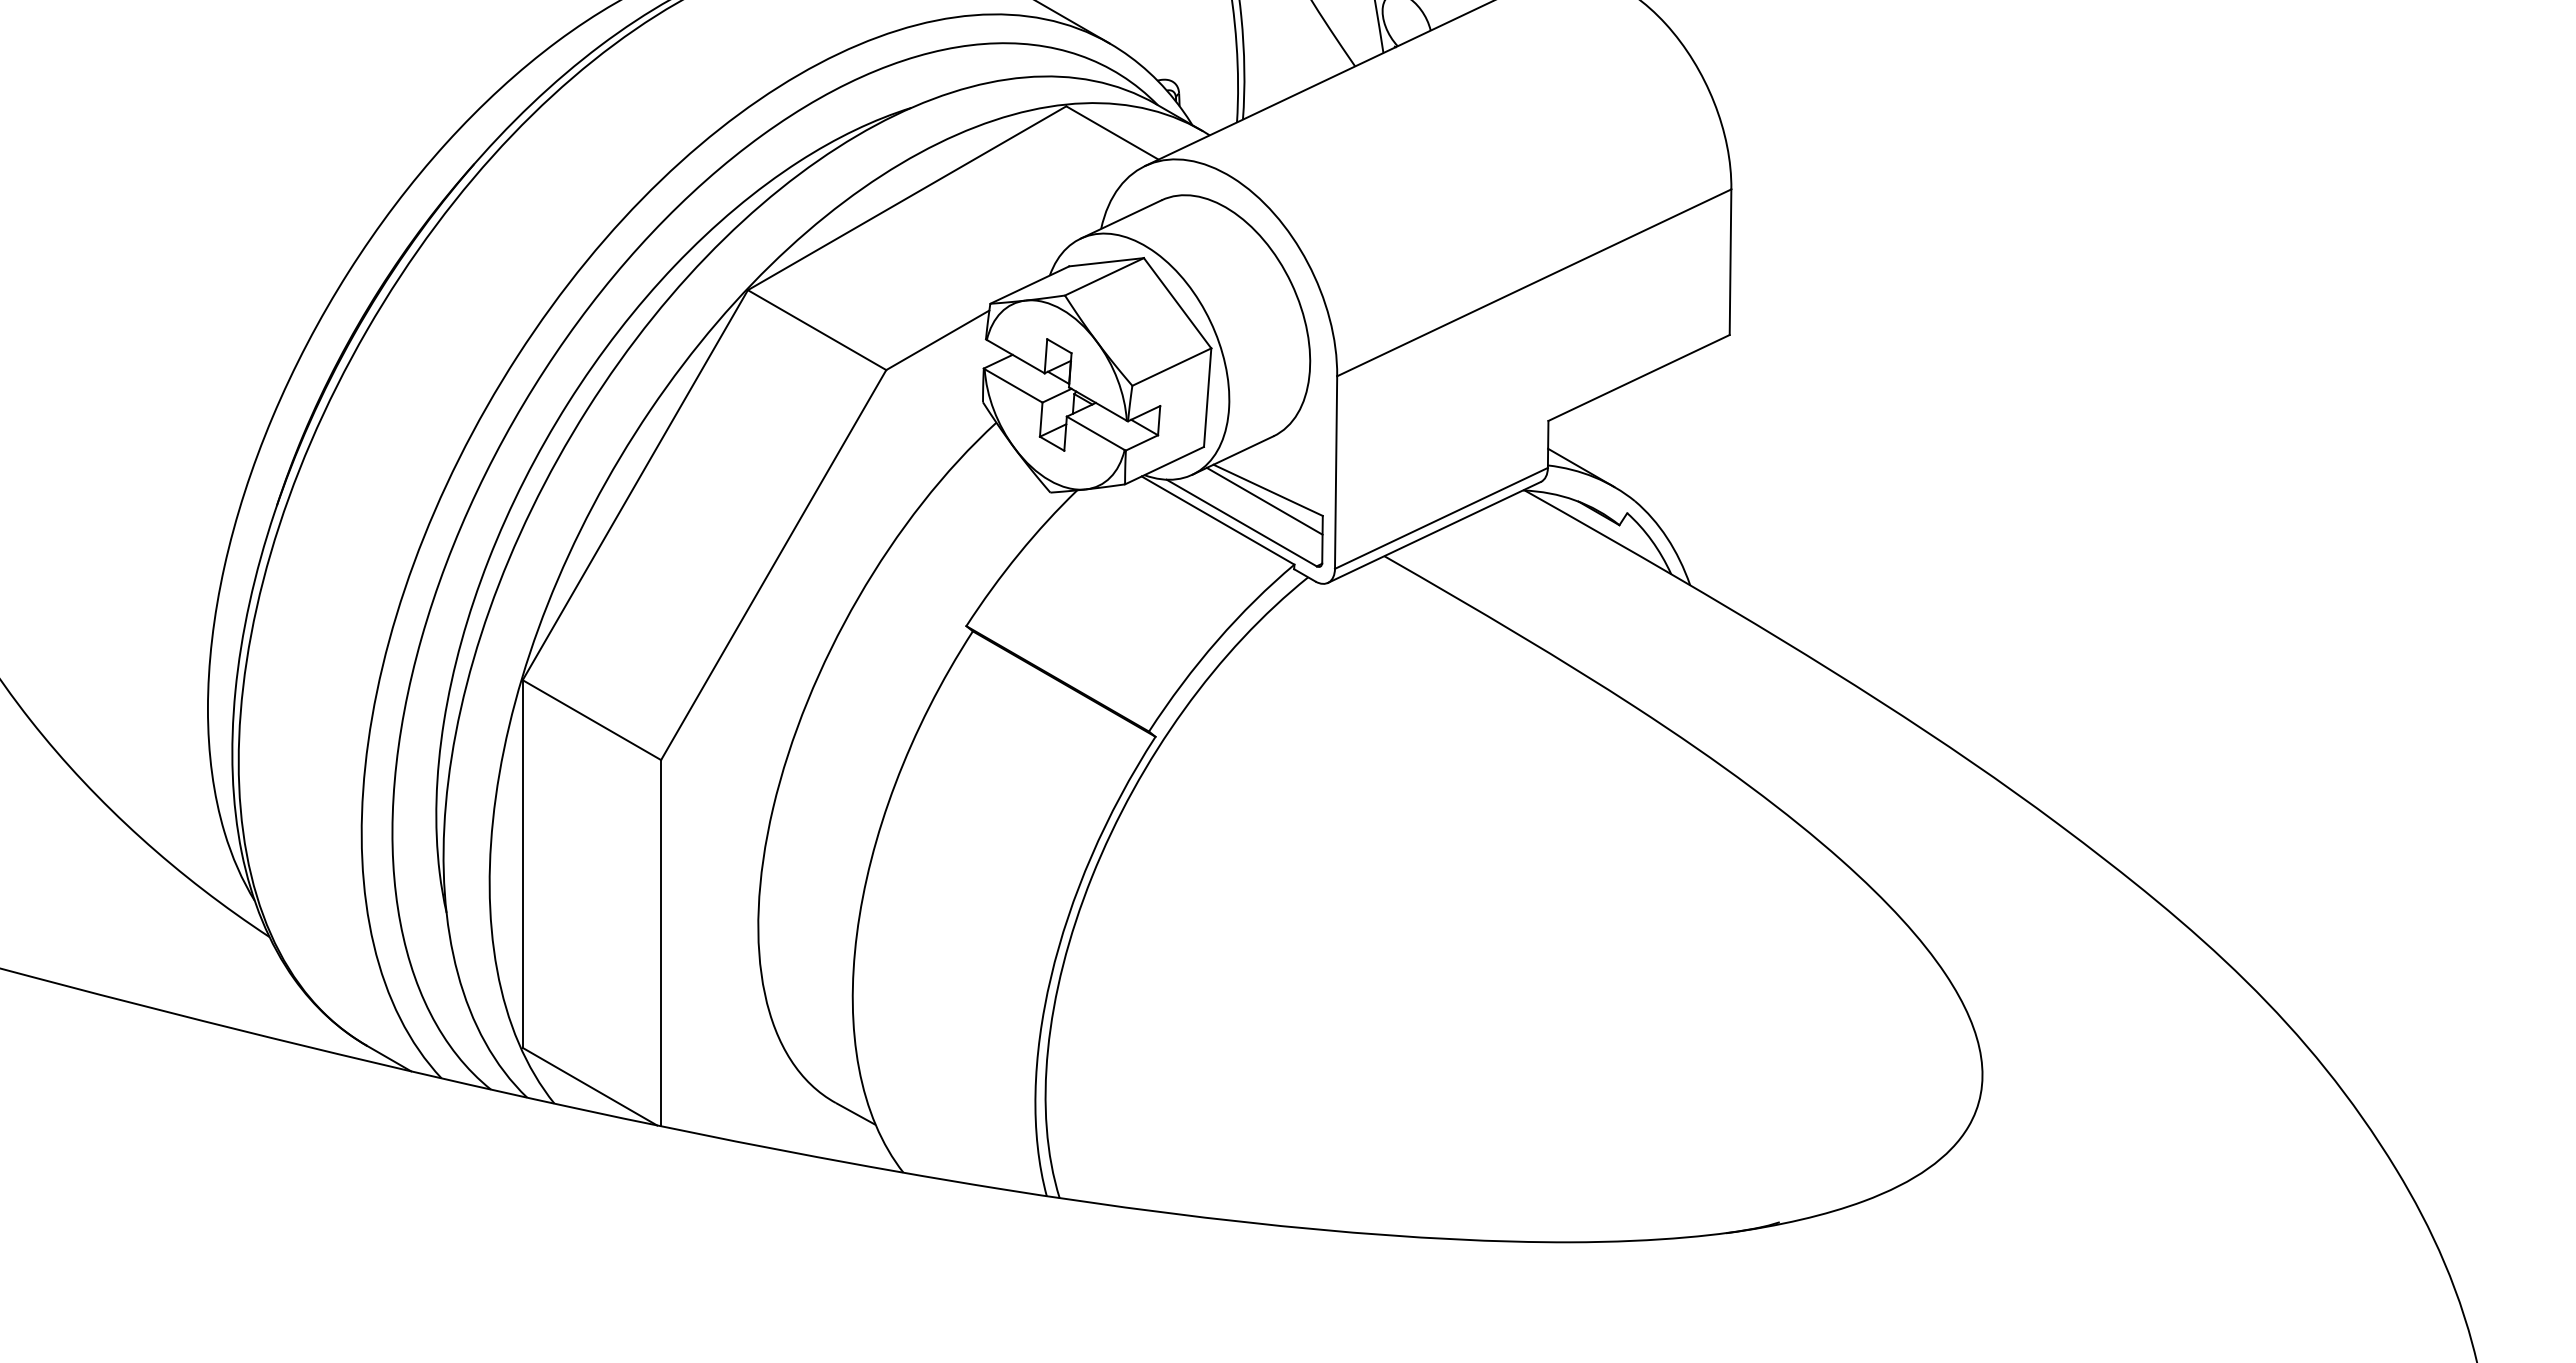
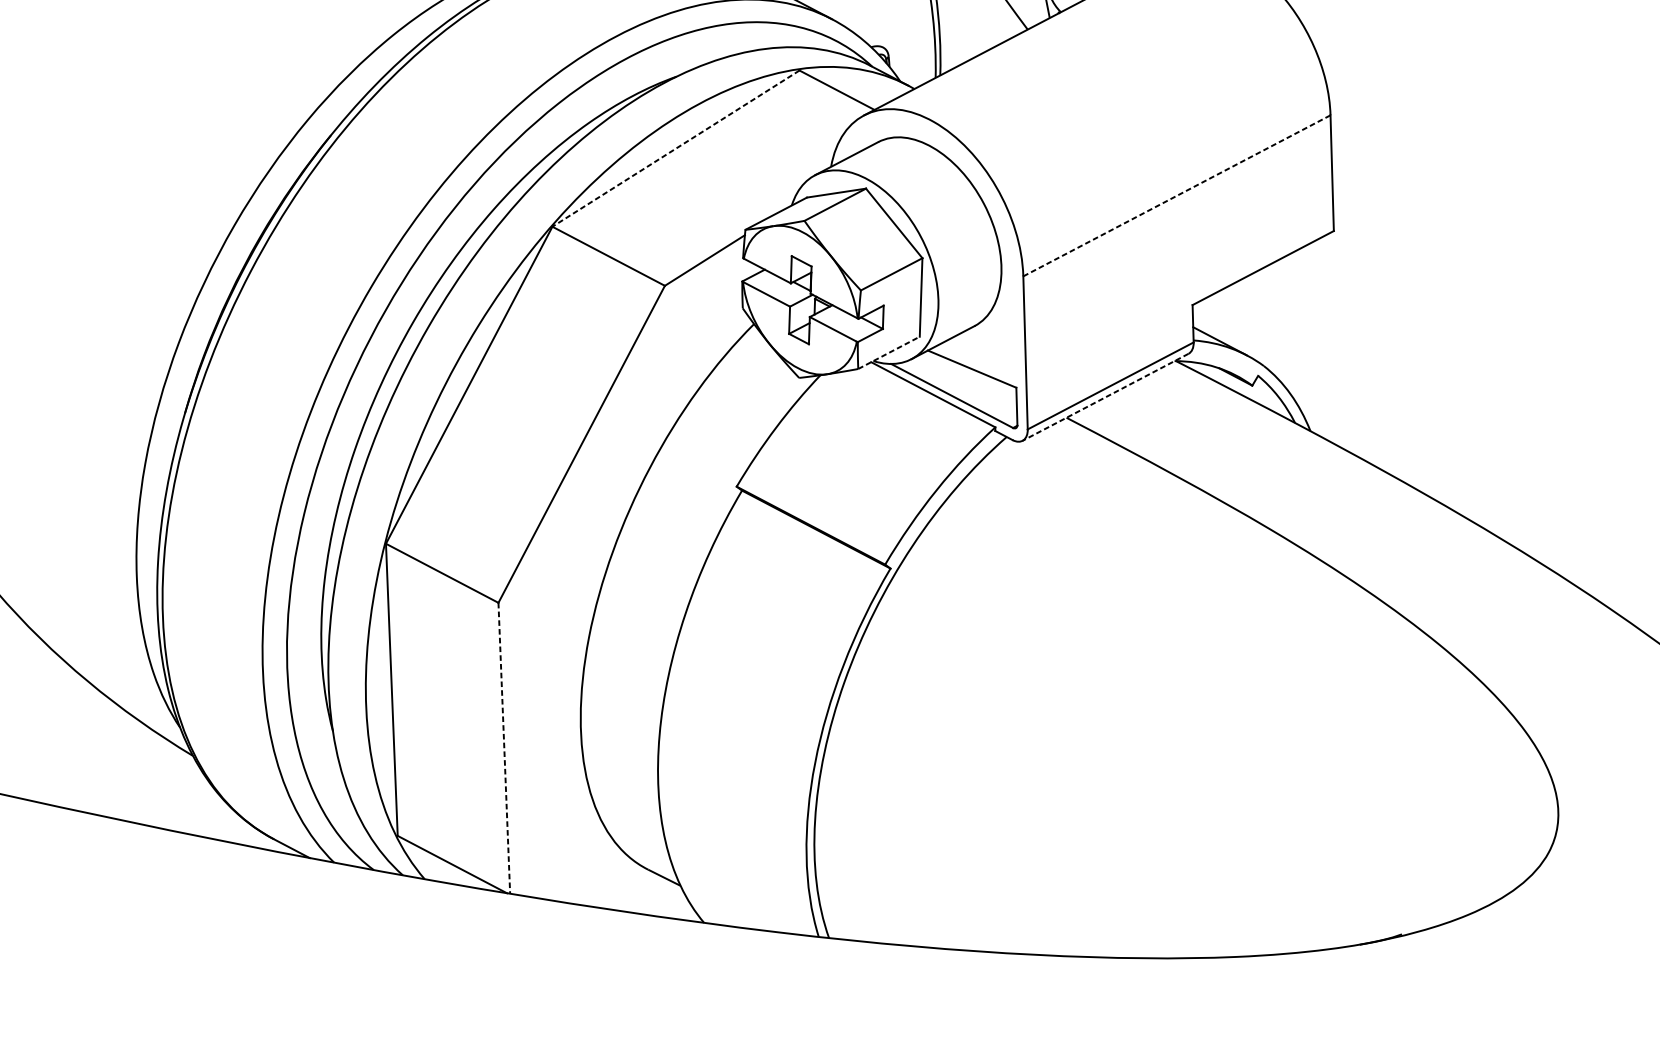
line: (907, 198) -> (676, 148), solid -> dashed
line: (1534, 282) -> (1177, 195), solid -> dashed
line: (1164, 465) -> (888, 352), solid -> dashed
line: (1264, 500) -> (969, 377), removed
line: (1434, 532) -> (1105, 397), solid -> dashed
line: (661, 943) -> (504, 748), solid -> dashed

